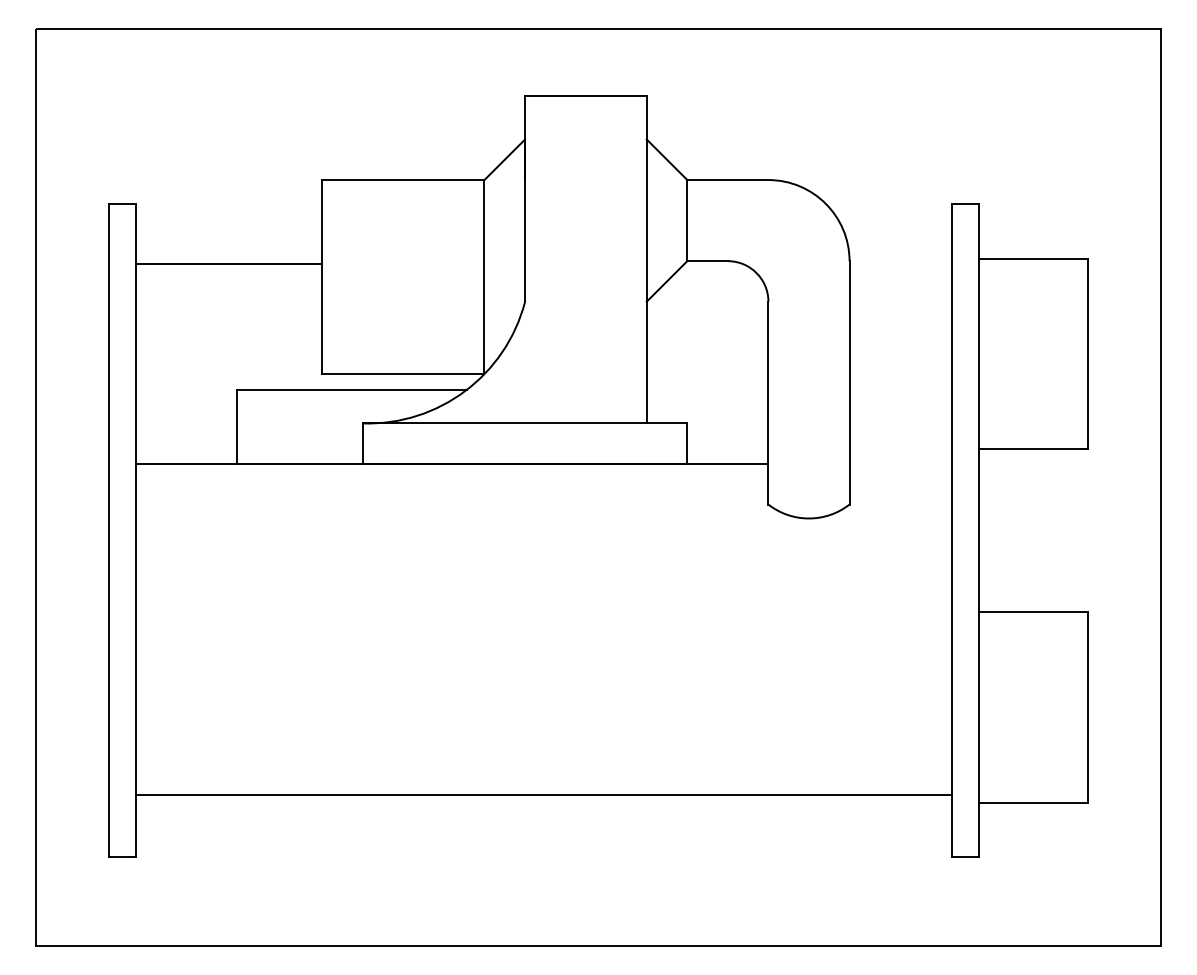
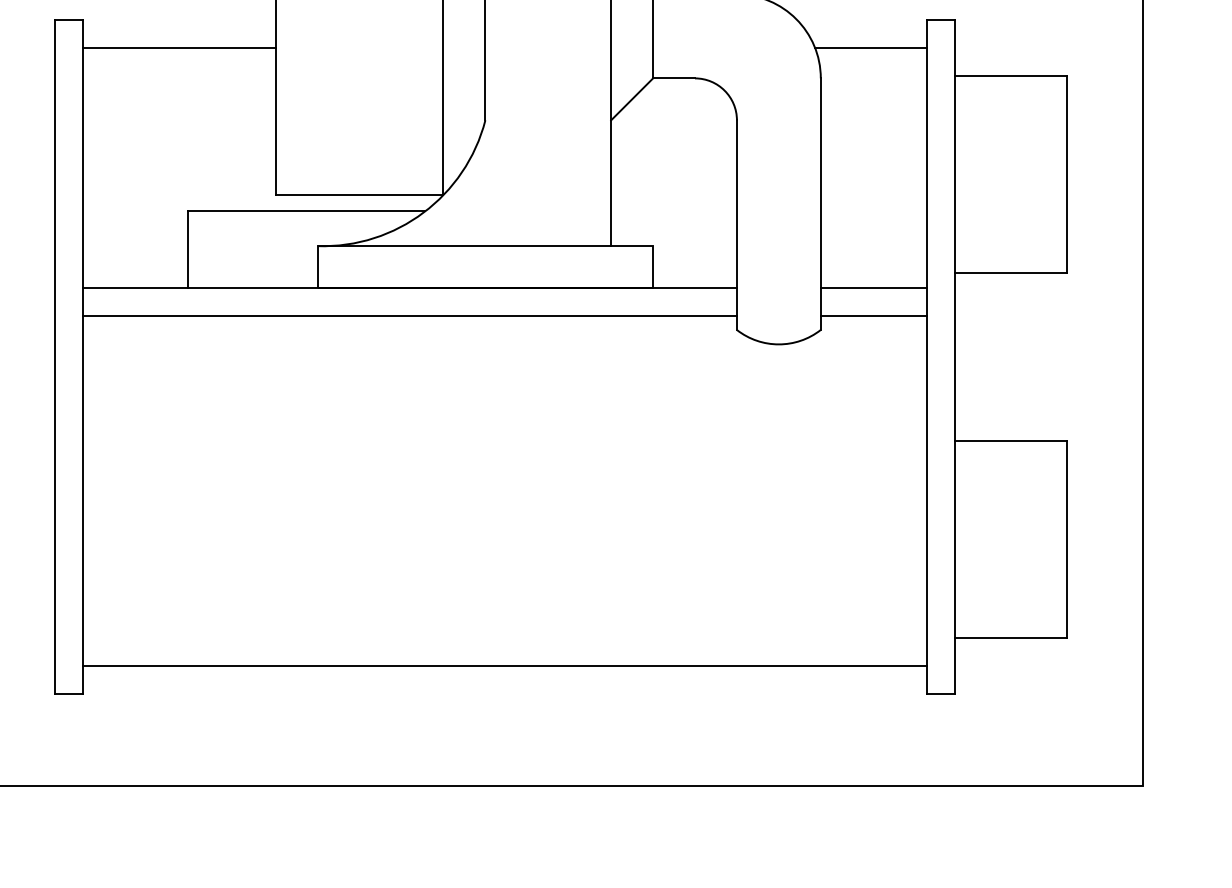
line: (897, 231) -> (870, 47), added
line: (229, 263) -> (179, 47), moved
line: (900, 464) -> (873, 288), added
line: (452, 491) -> (410, 316), added
line: (900, 491) -> (873, 316), added
line: (543, 794) -> (504, 665), moved

